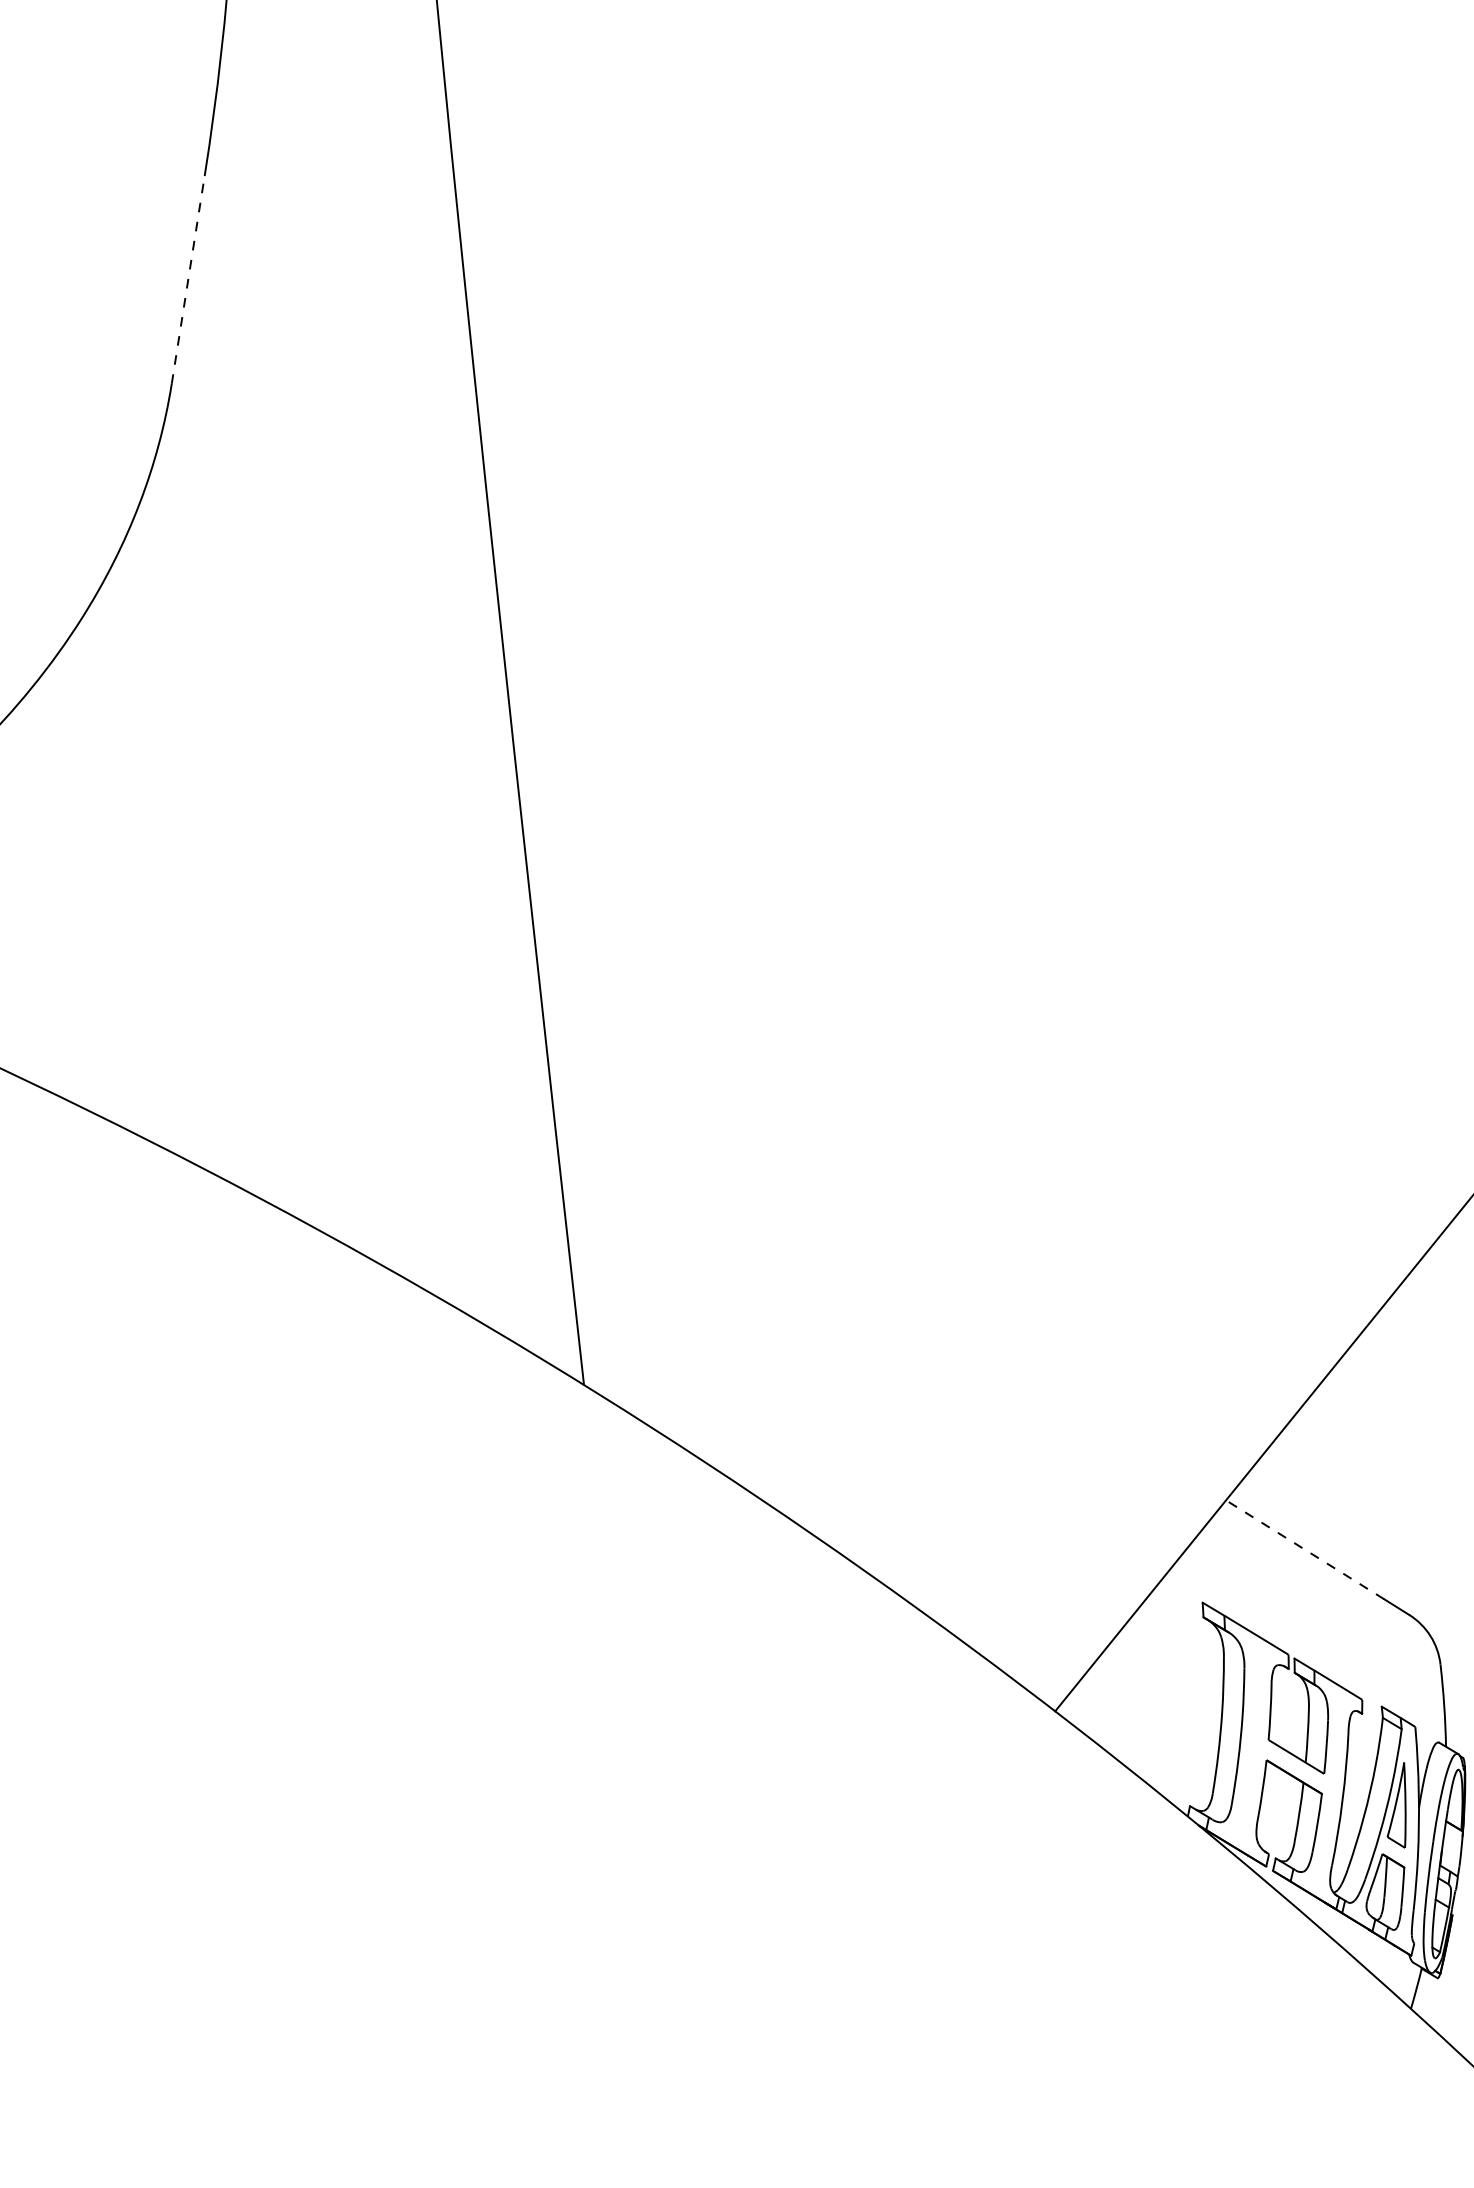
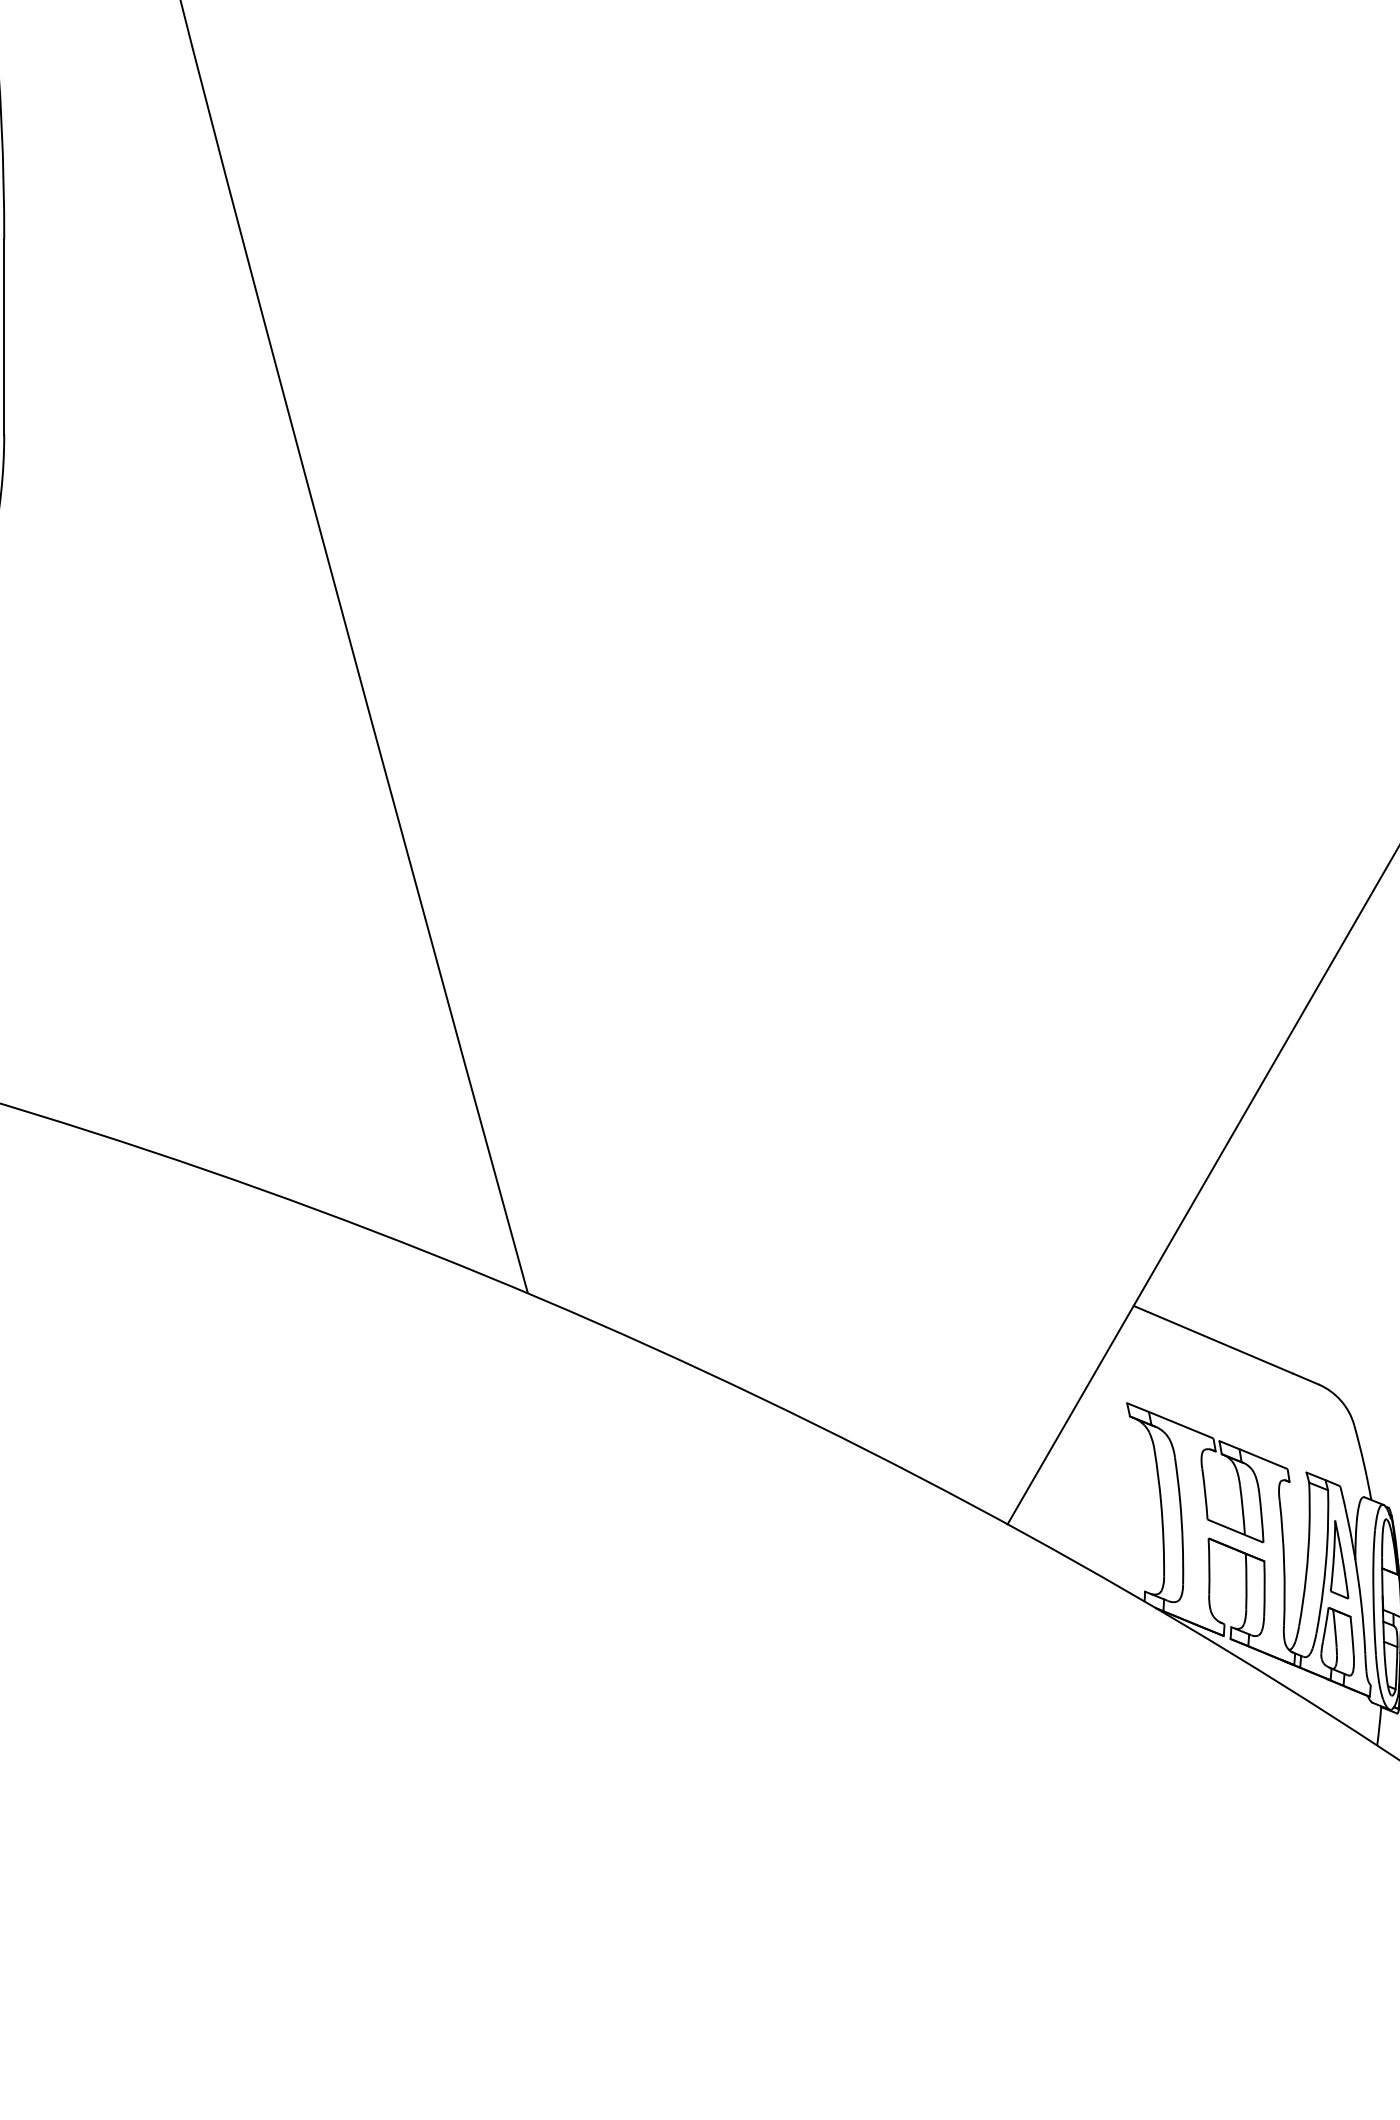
line: (188, 280) -> (4, 337), dashed -> solid
line: (1305, 1549) -> (1213, 1339), dashed -> solid

